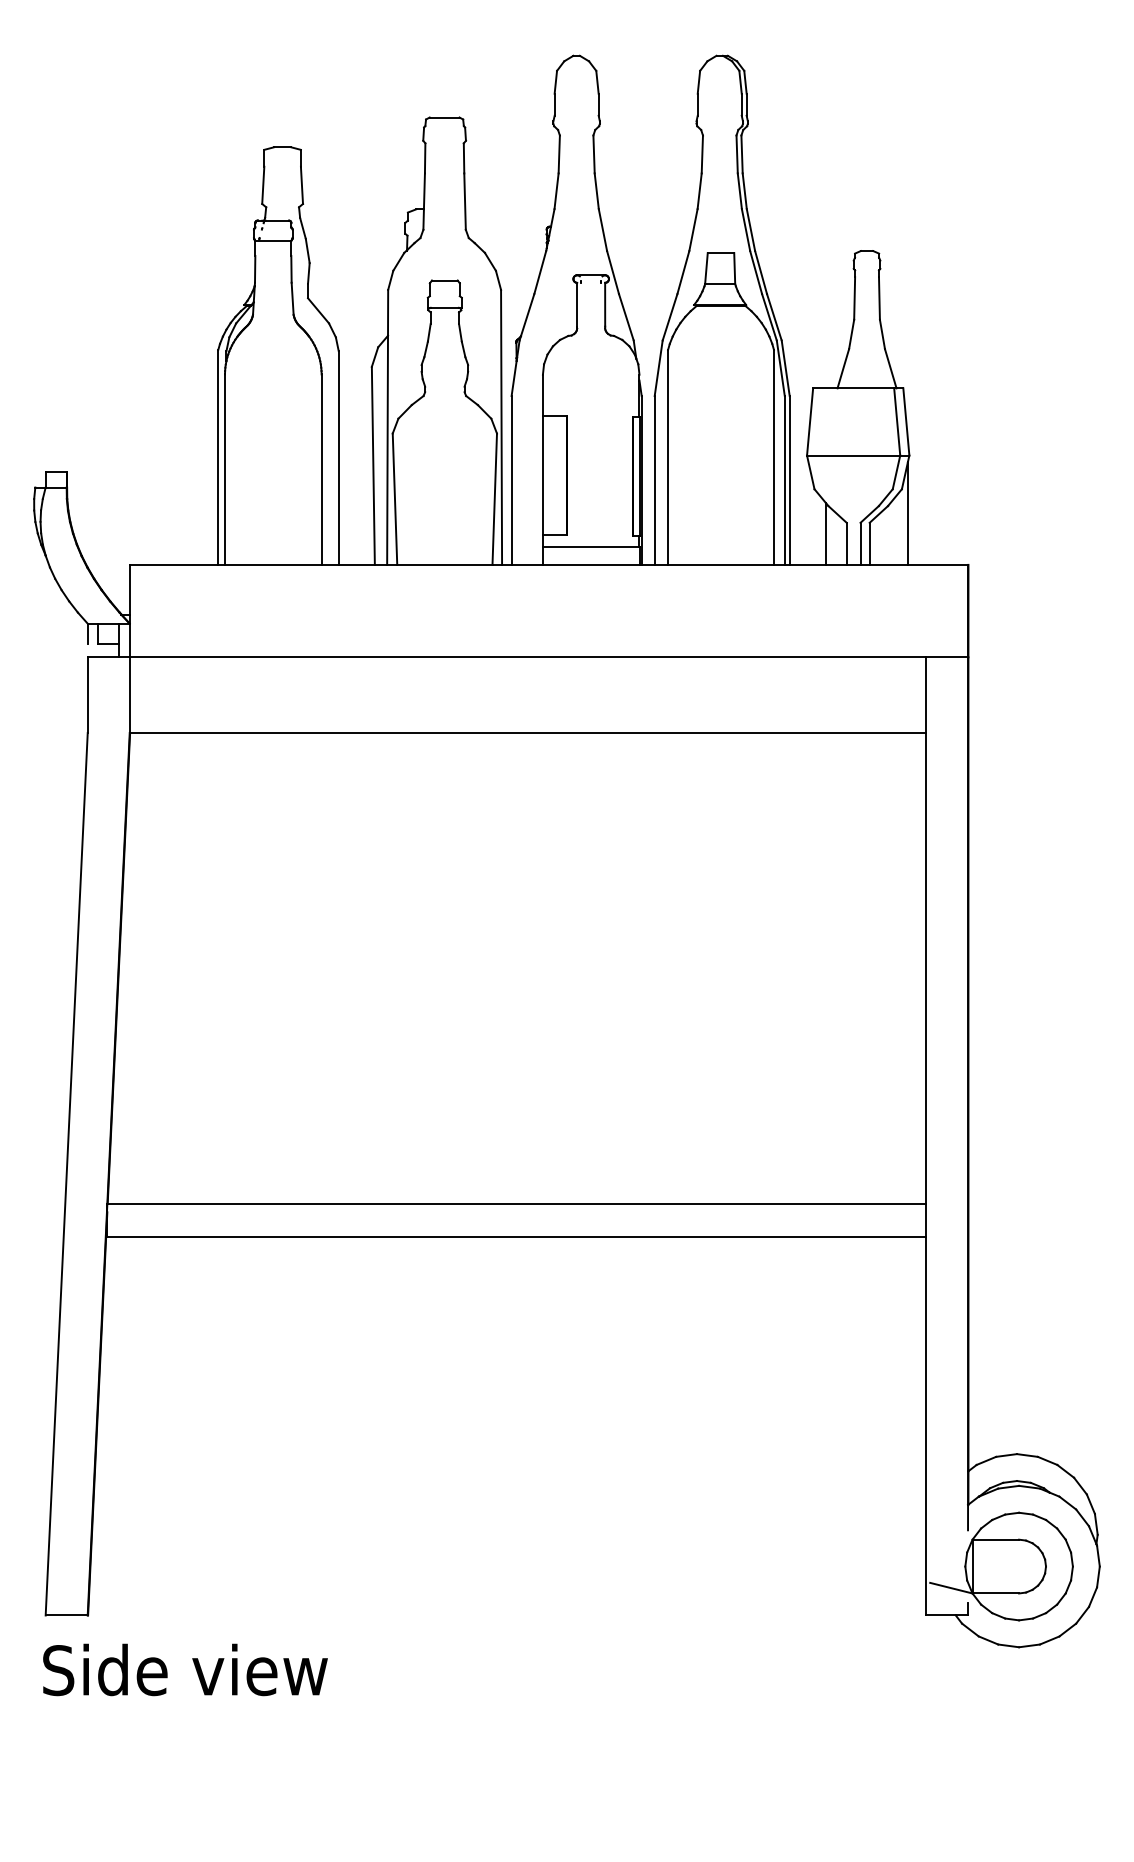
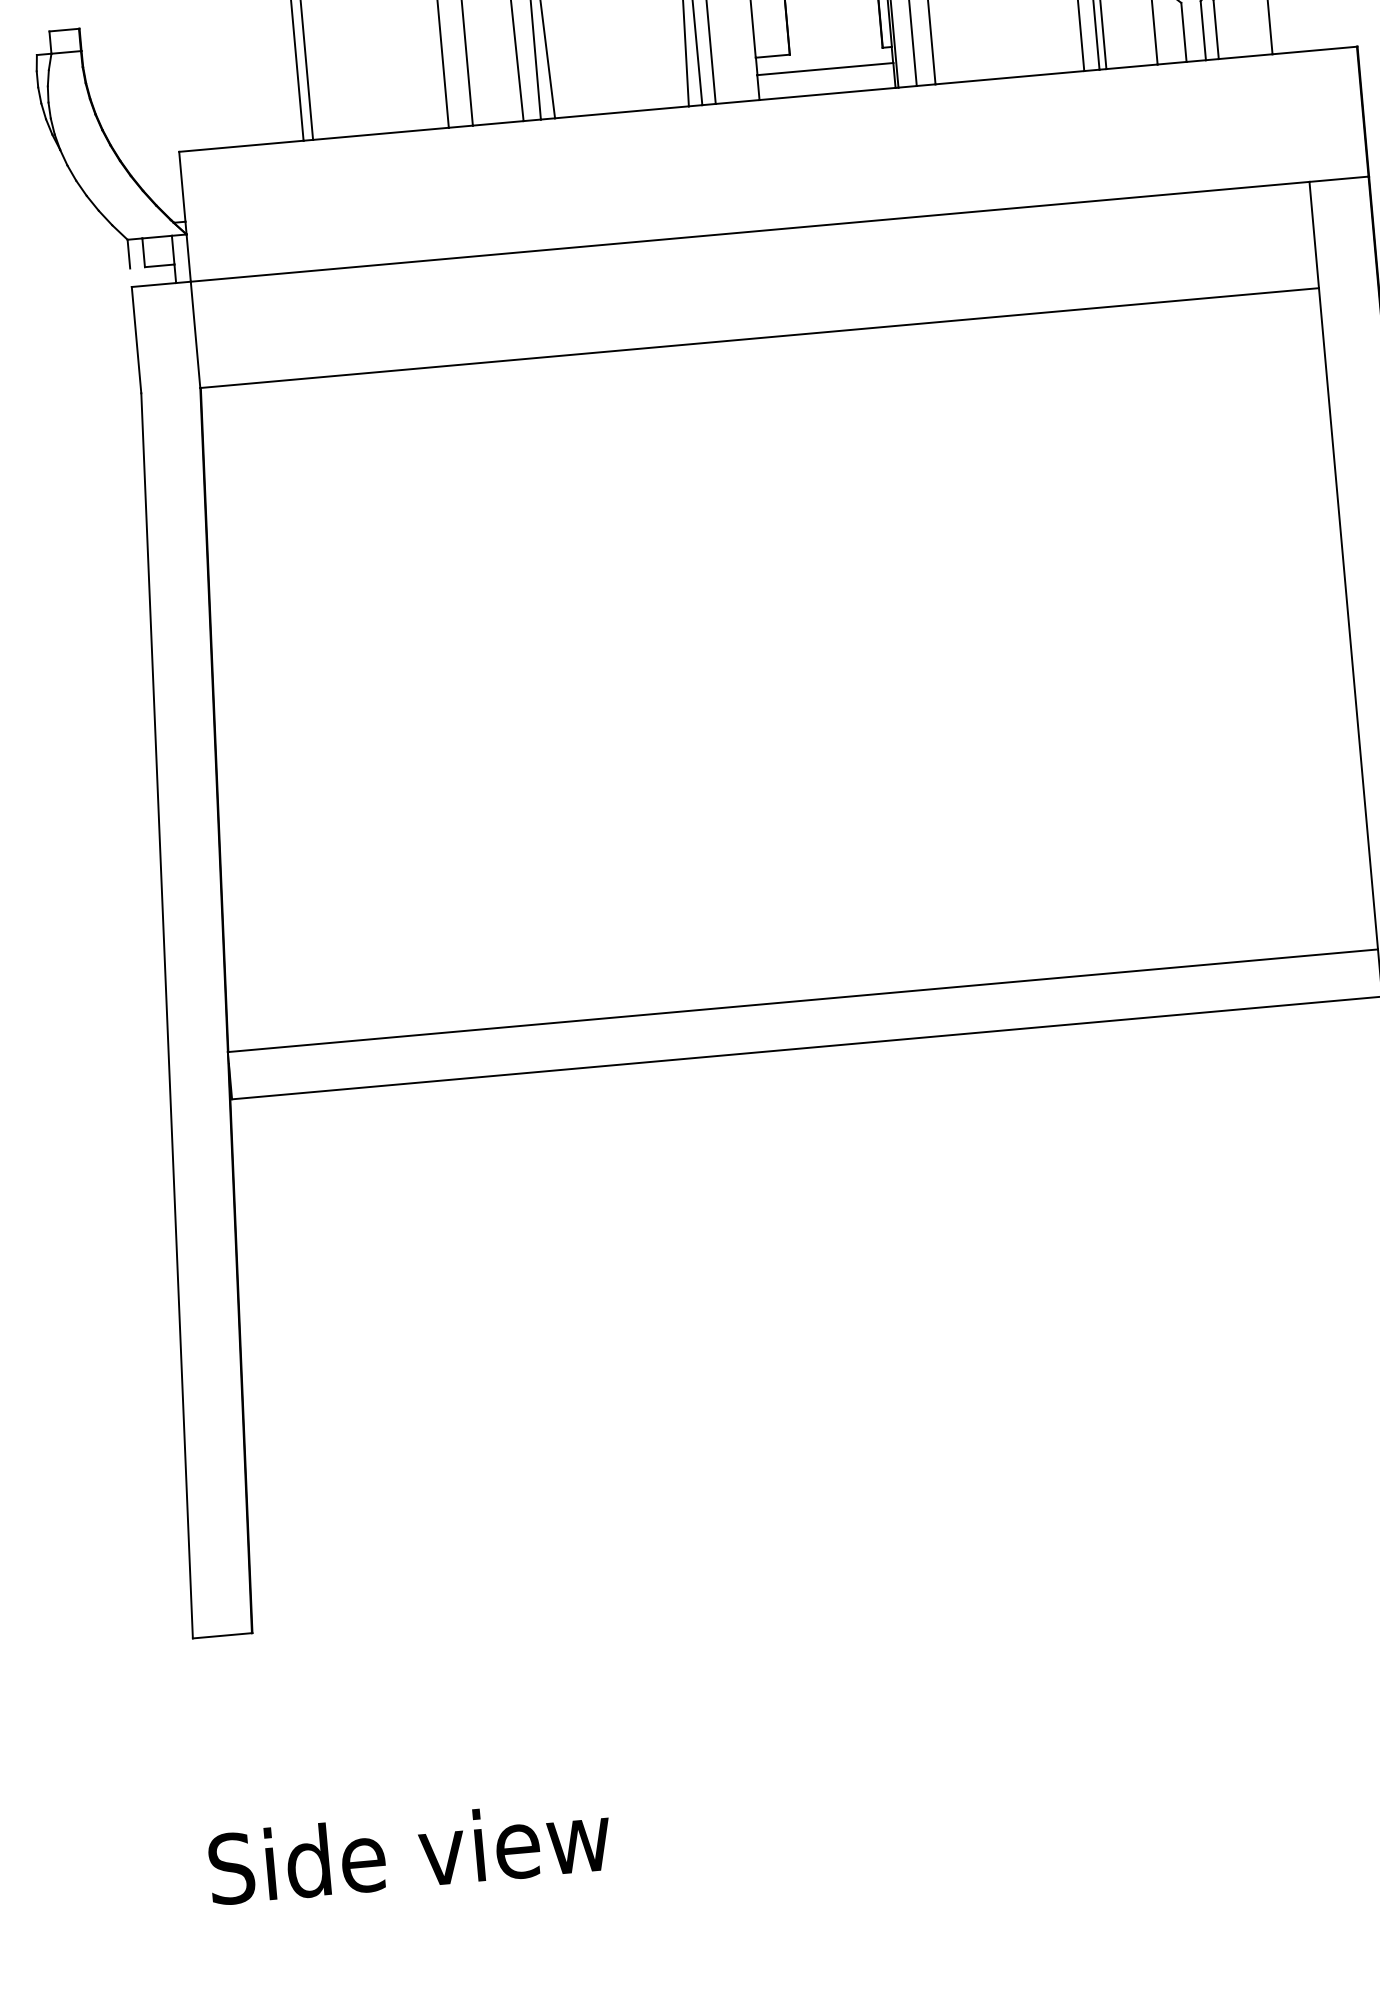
text: (185, 1669) -> (409, 1851), moved

